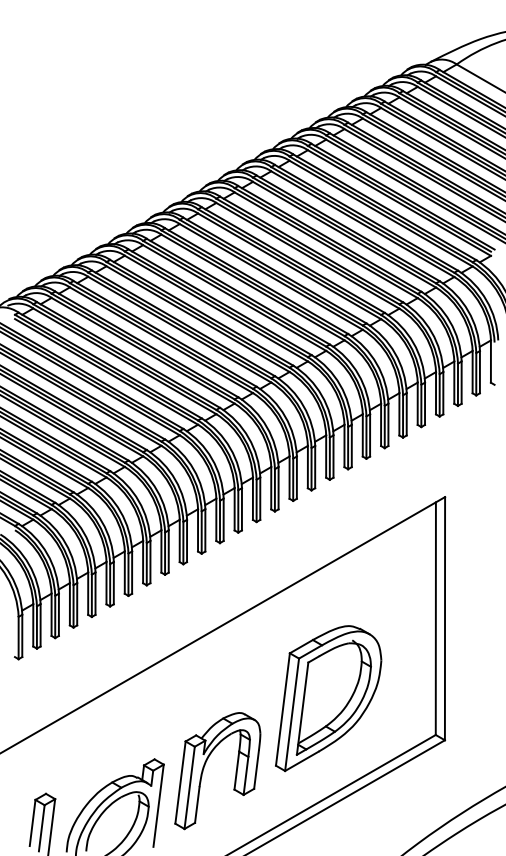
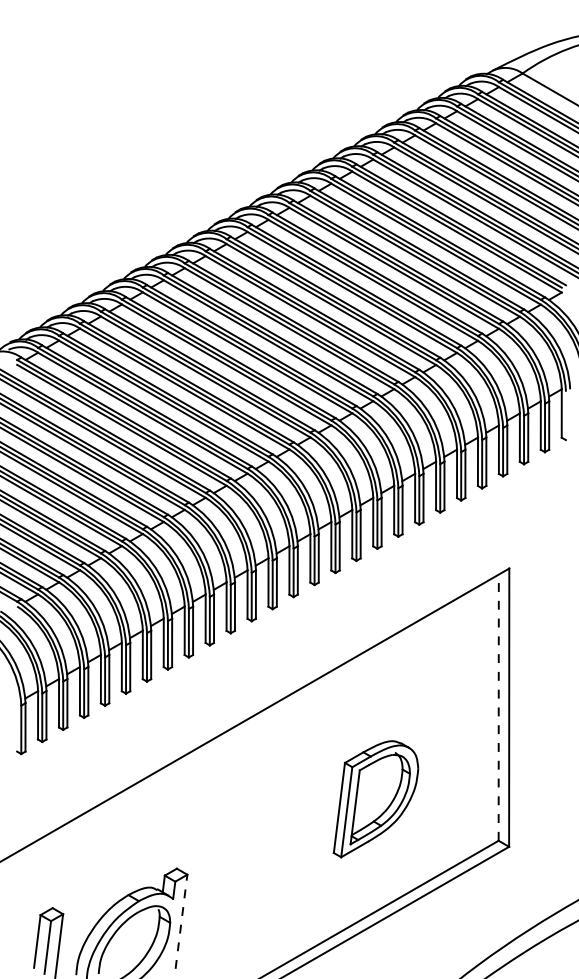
line: (435, 618) -> (498, 707), solid -> dashed
part: (328, 698) -> (375, 799), size x0.7
part: (204, 767) -> (234, 877), removed
line: (158, 805) -> (181, 921), solid -> dashed

